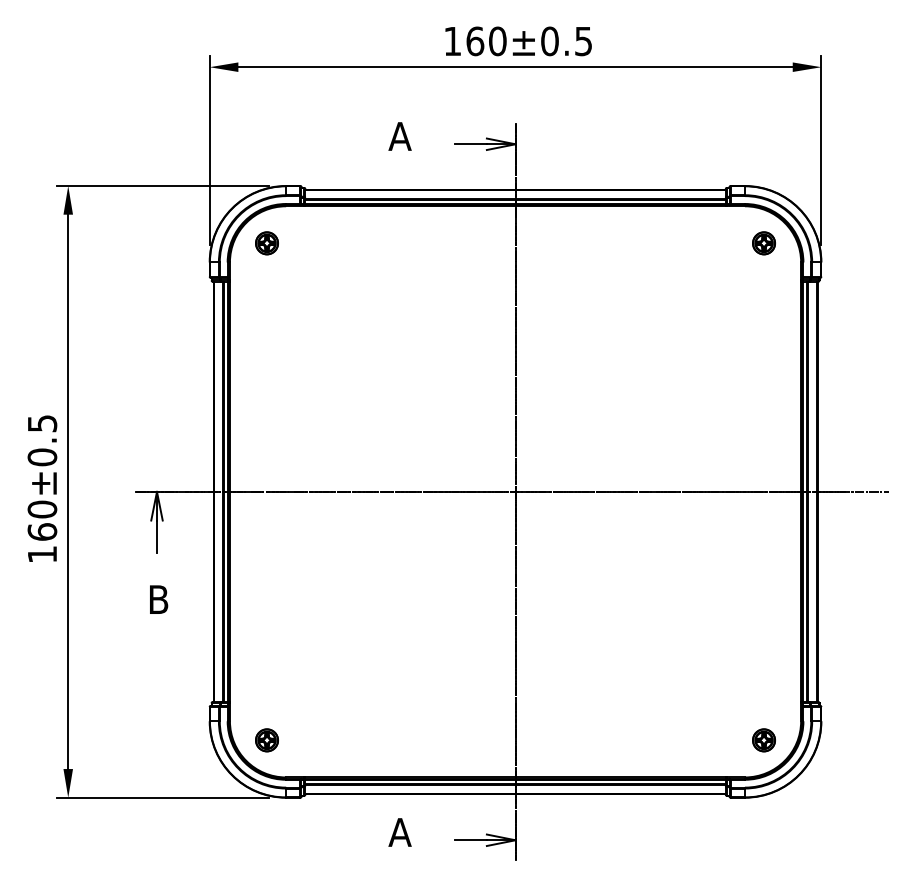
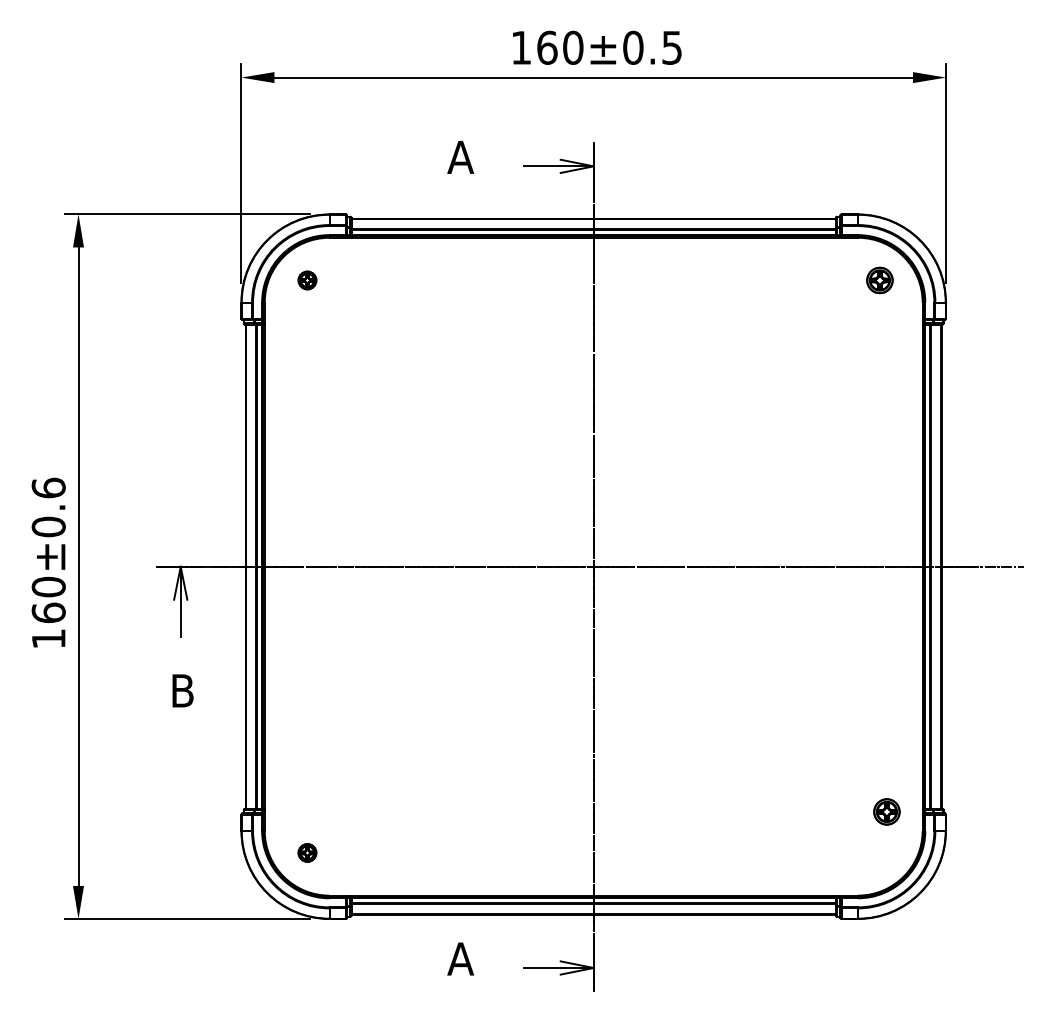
part: (267, 243) -> (307, 280), size x0.7
text: (42, 423) -> (48, 487), 160±0.5 -> 160±0.6
part: (267, 739) -> (307, 852), size x0.7
part: (763, 739) -> (886, 811), moved

